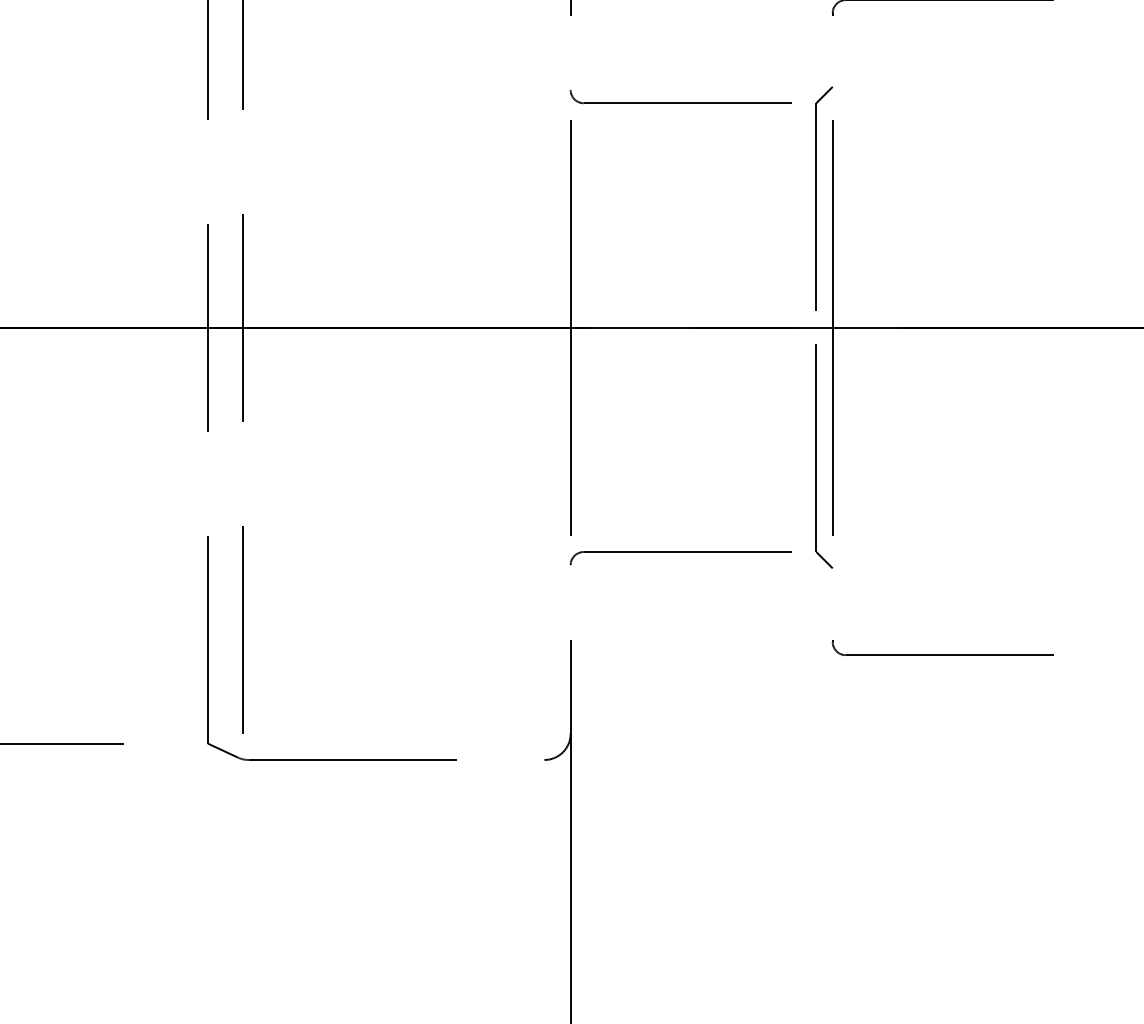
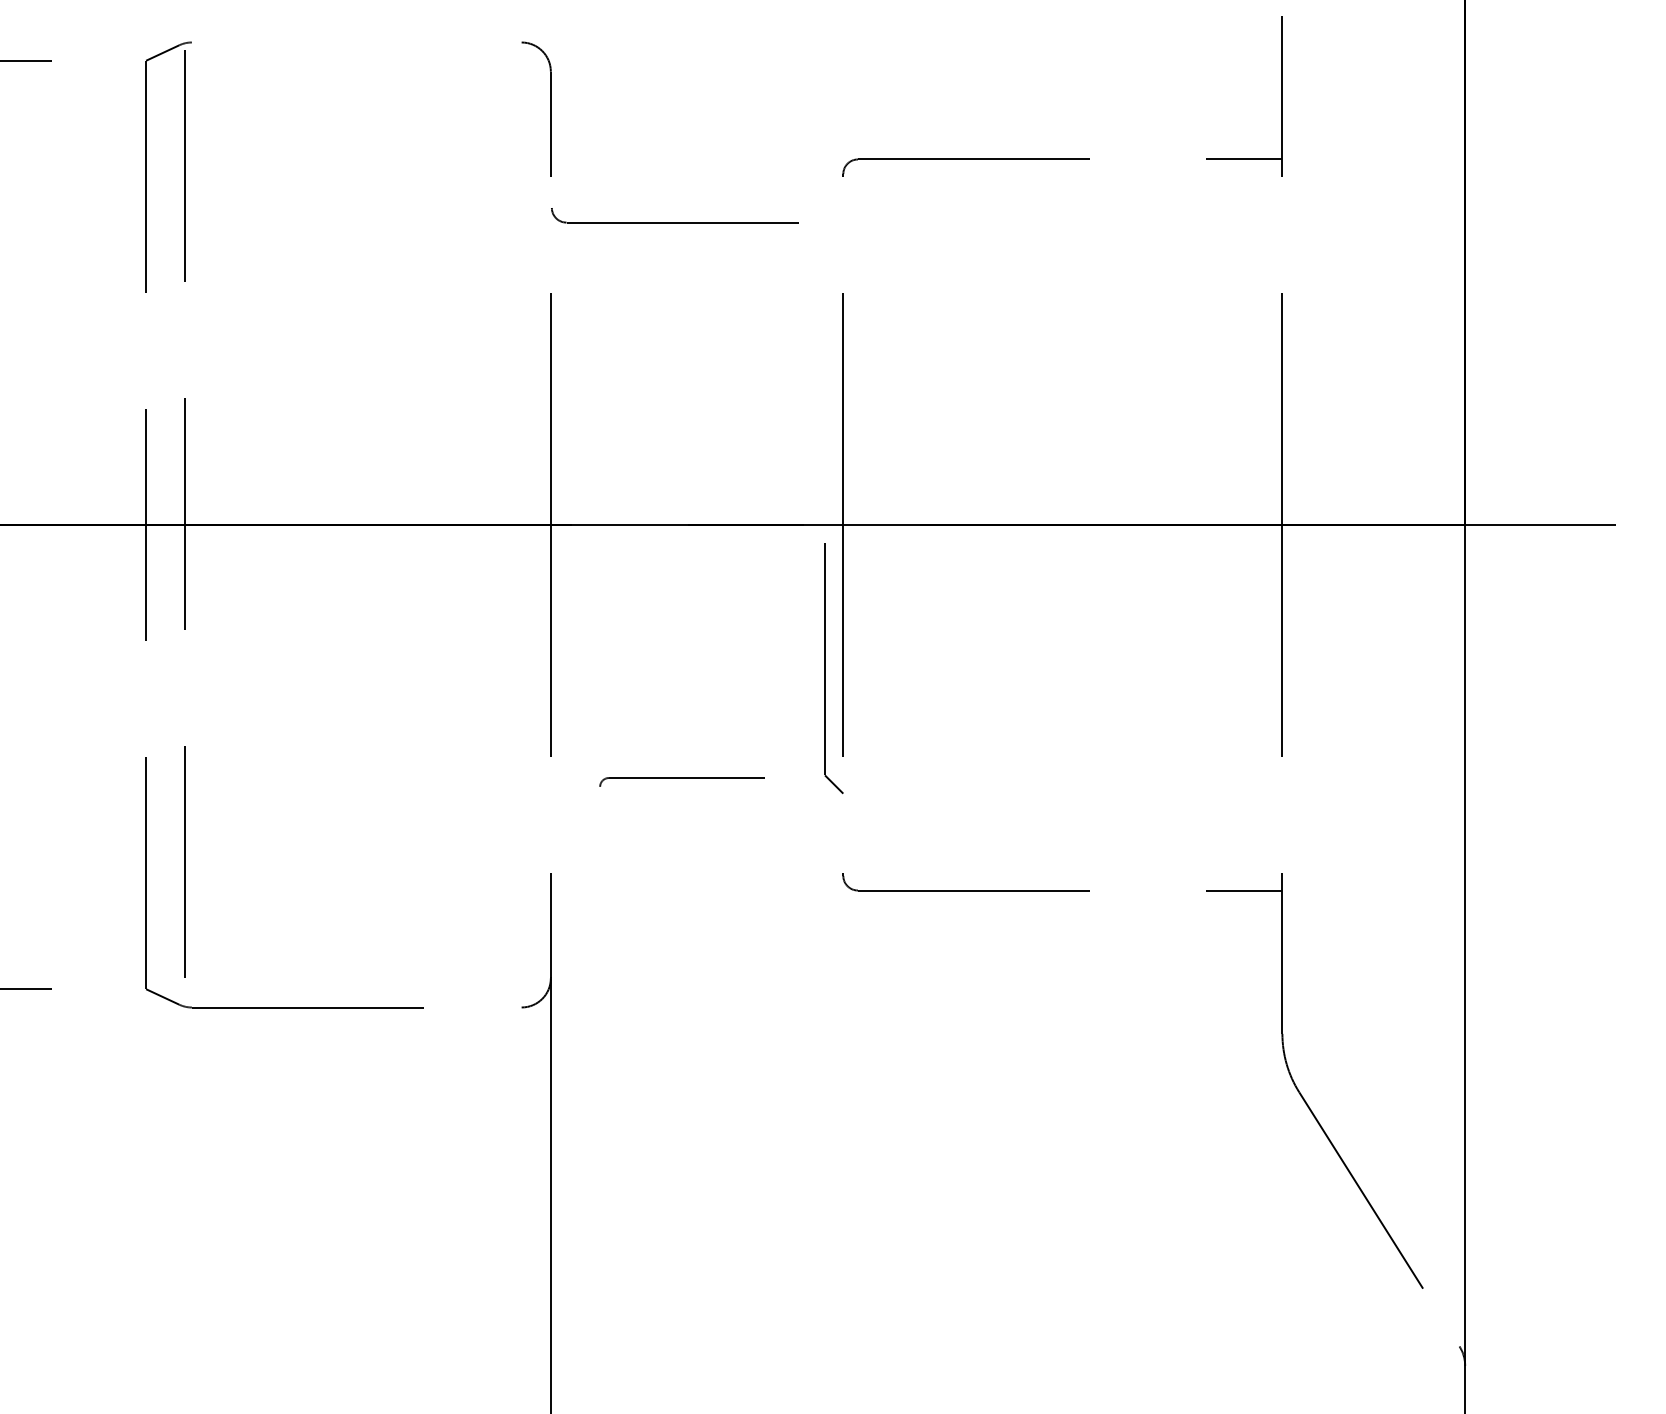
part: (680, 103) -> (674, 222), moved
part: (816, 198) -> (825, 380), removed
part: (680, 557) -> (673, 781), size x0.6

